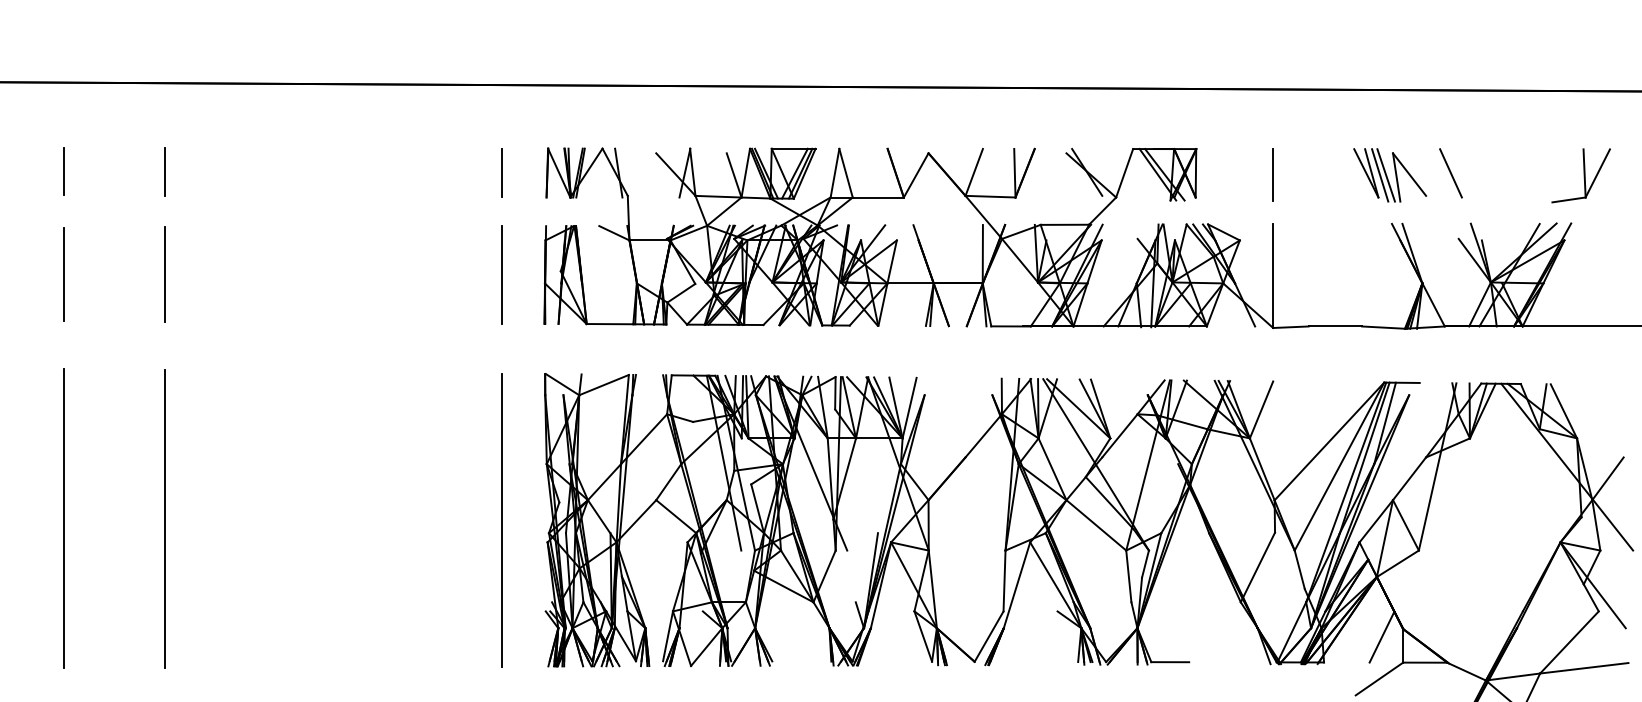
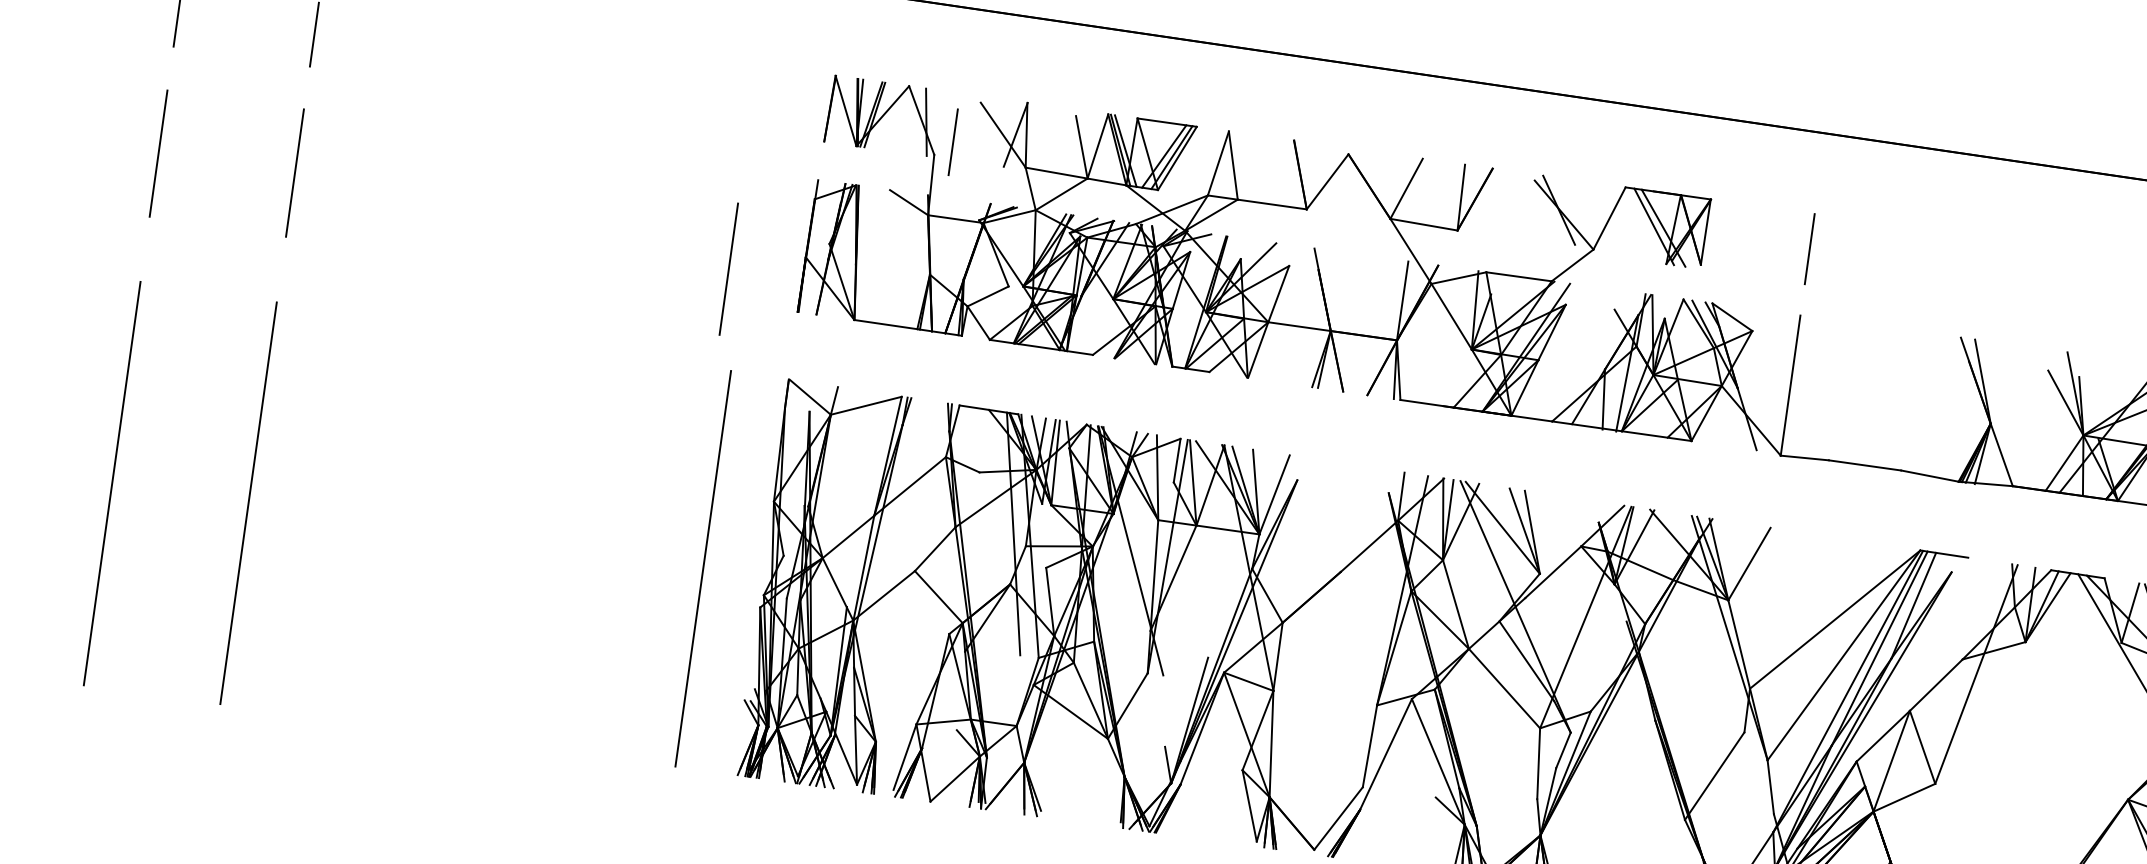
line: (501, 172) -> (952, 141), moved
line: (1450, 173) -> (2049, 280), removed
part: (1389, 175) -> (1966, 271), removed
line: (501, 274) -> (727, 268), moved

